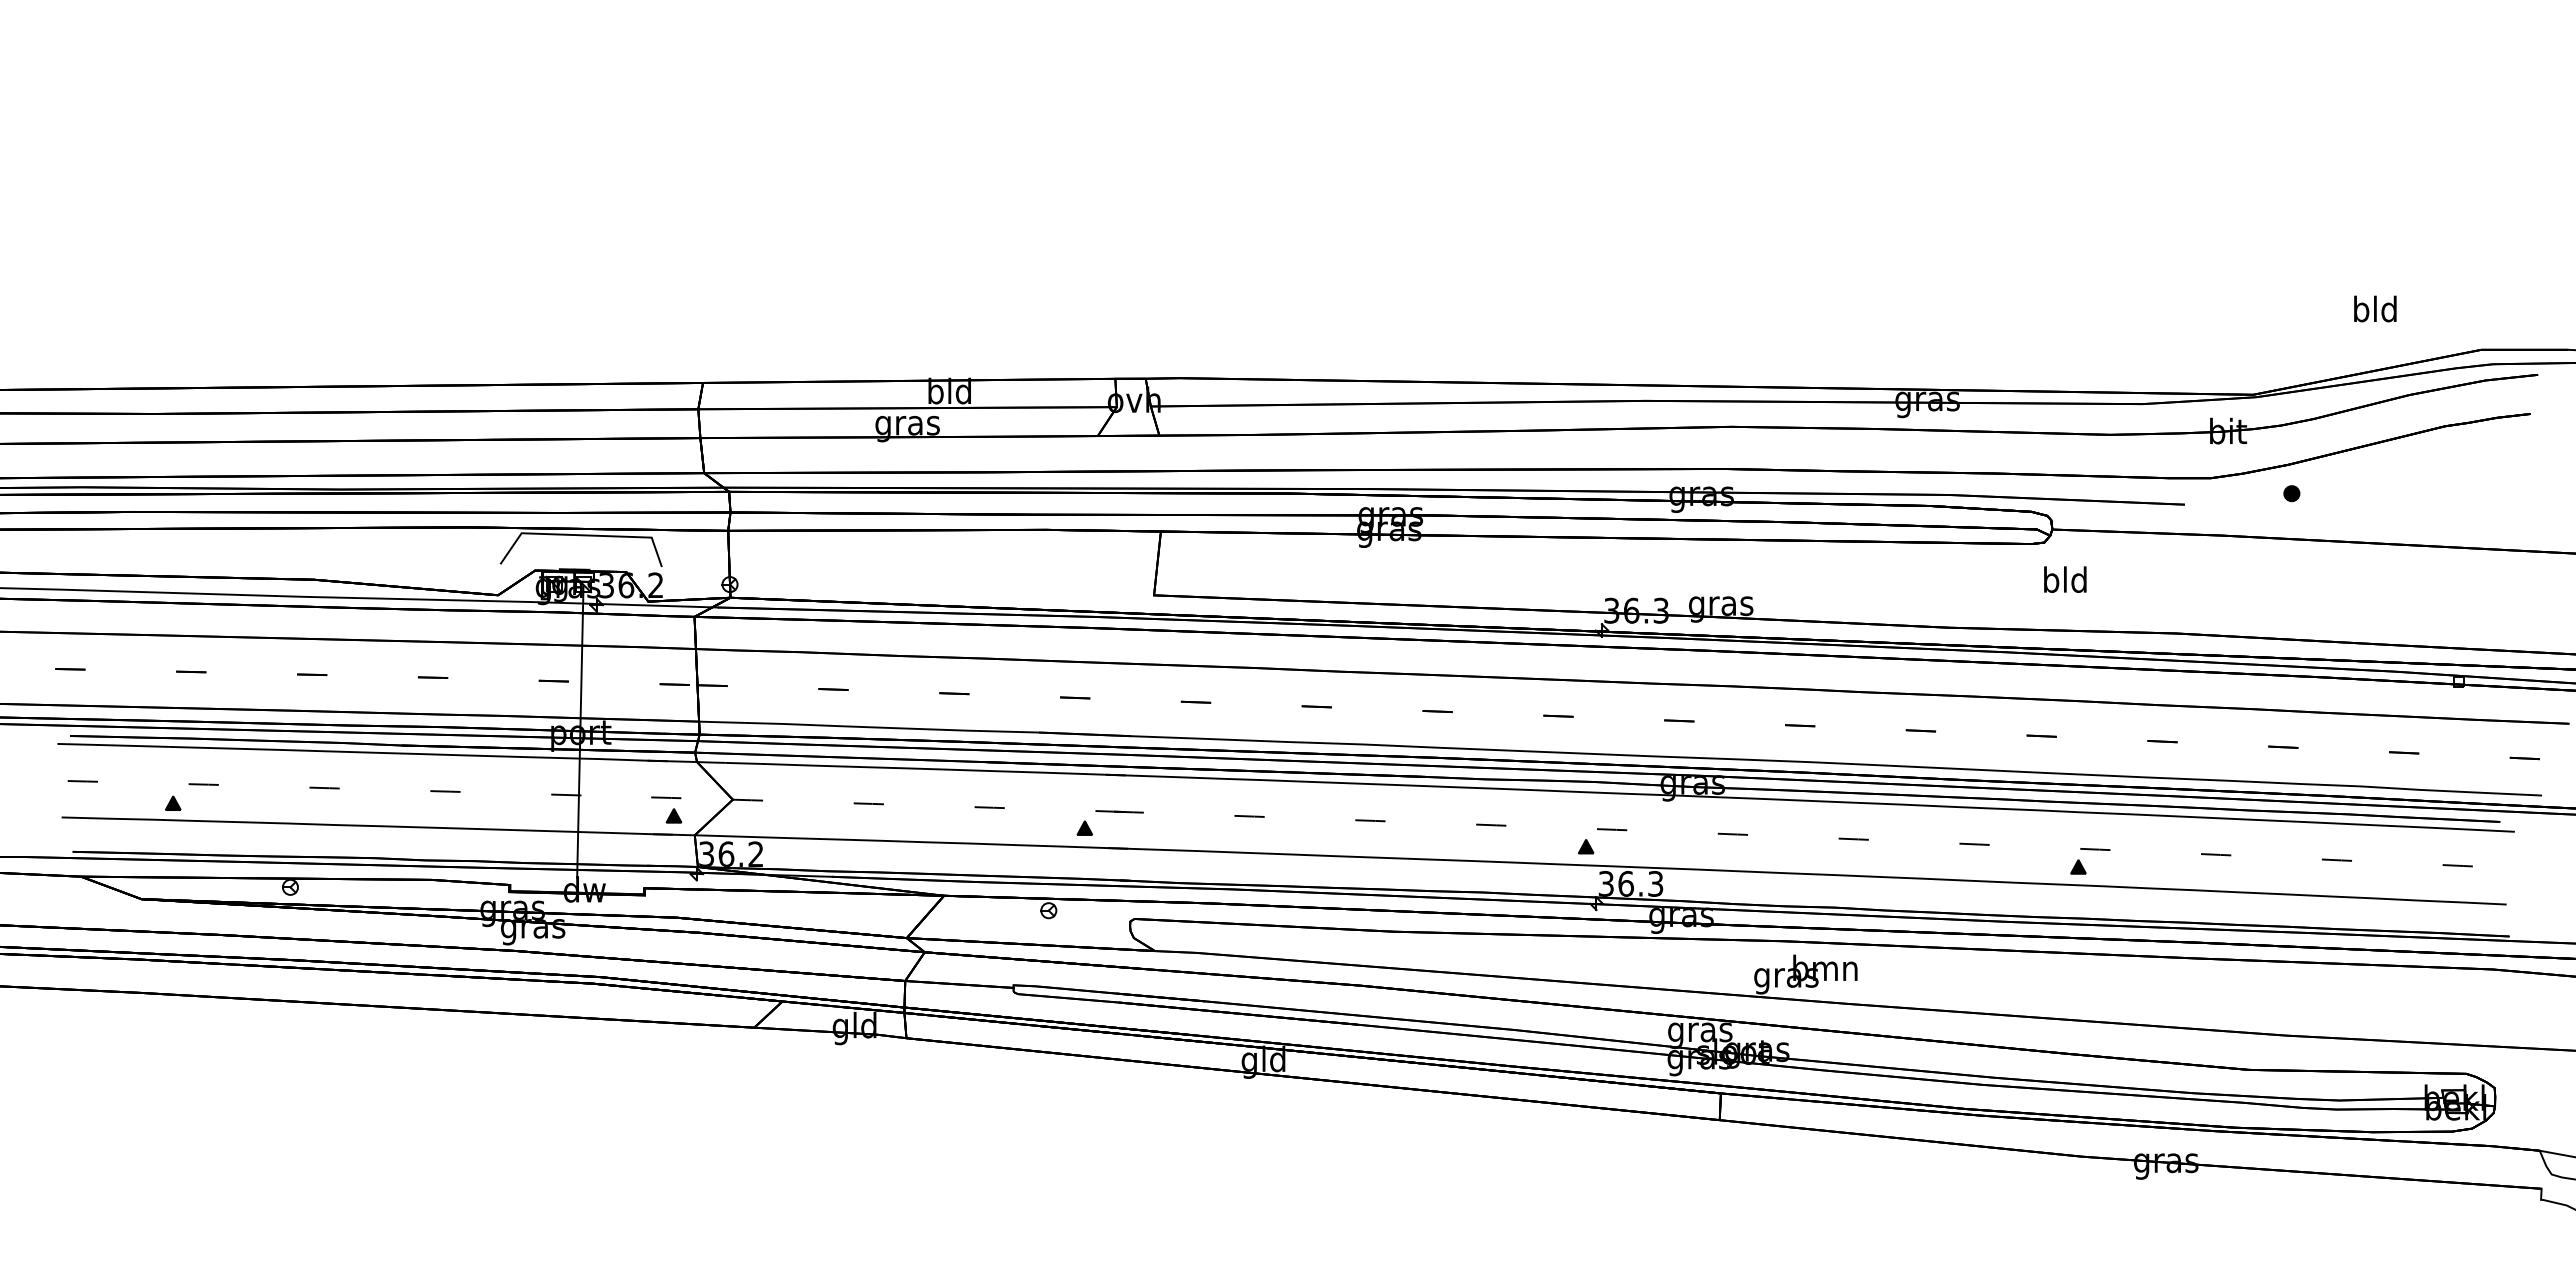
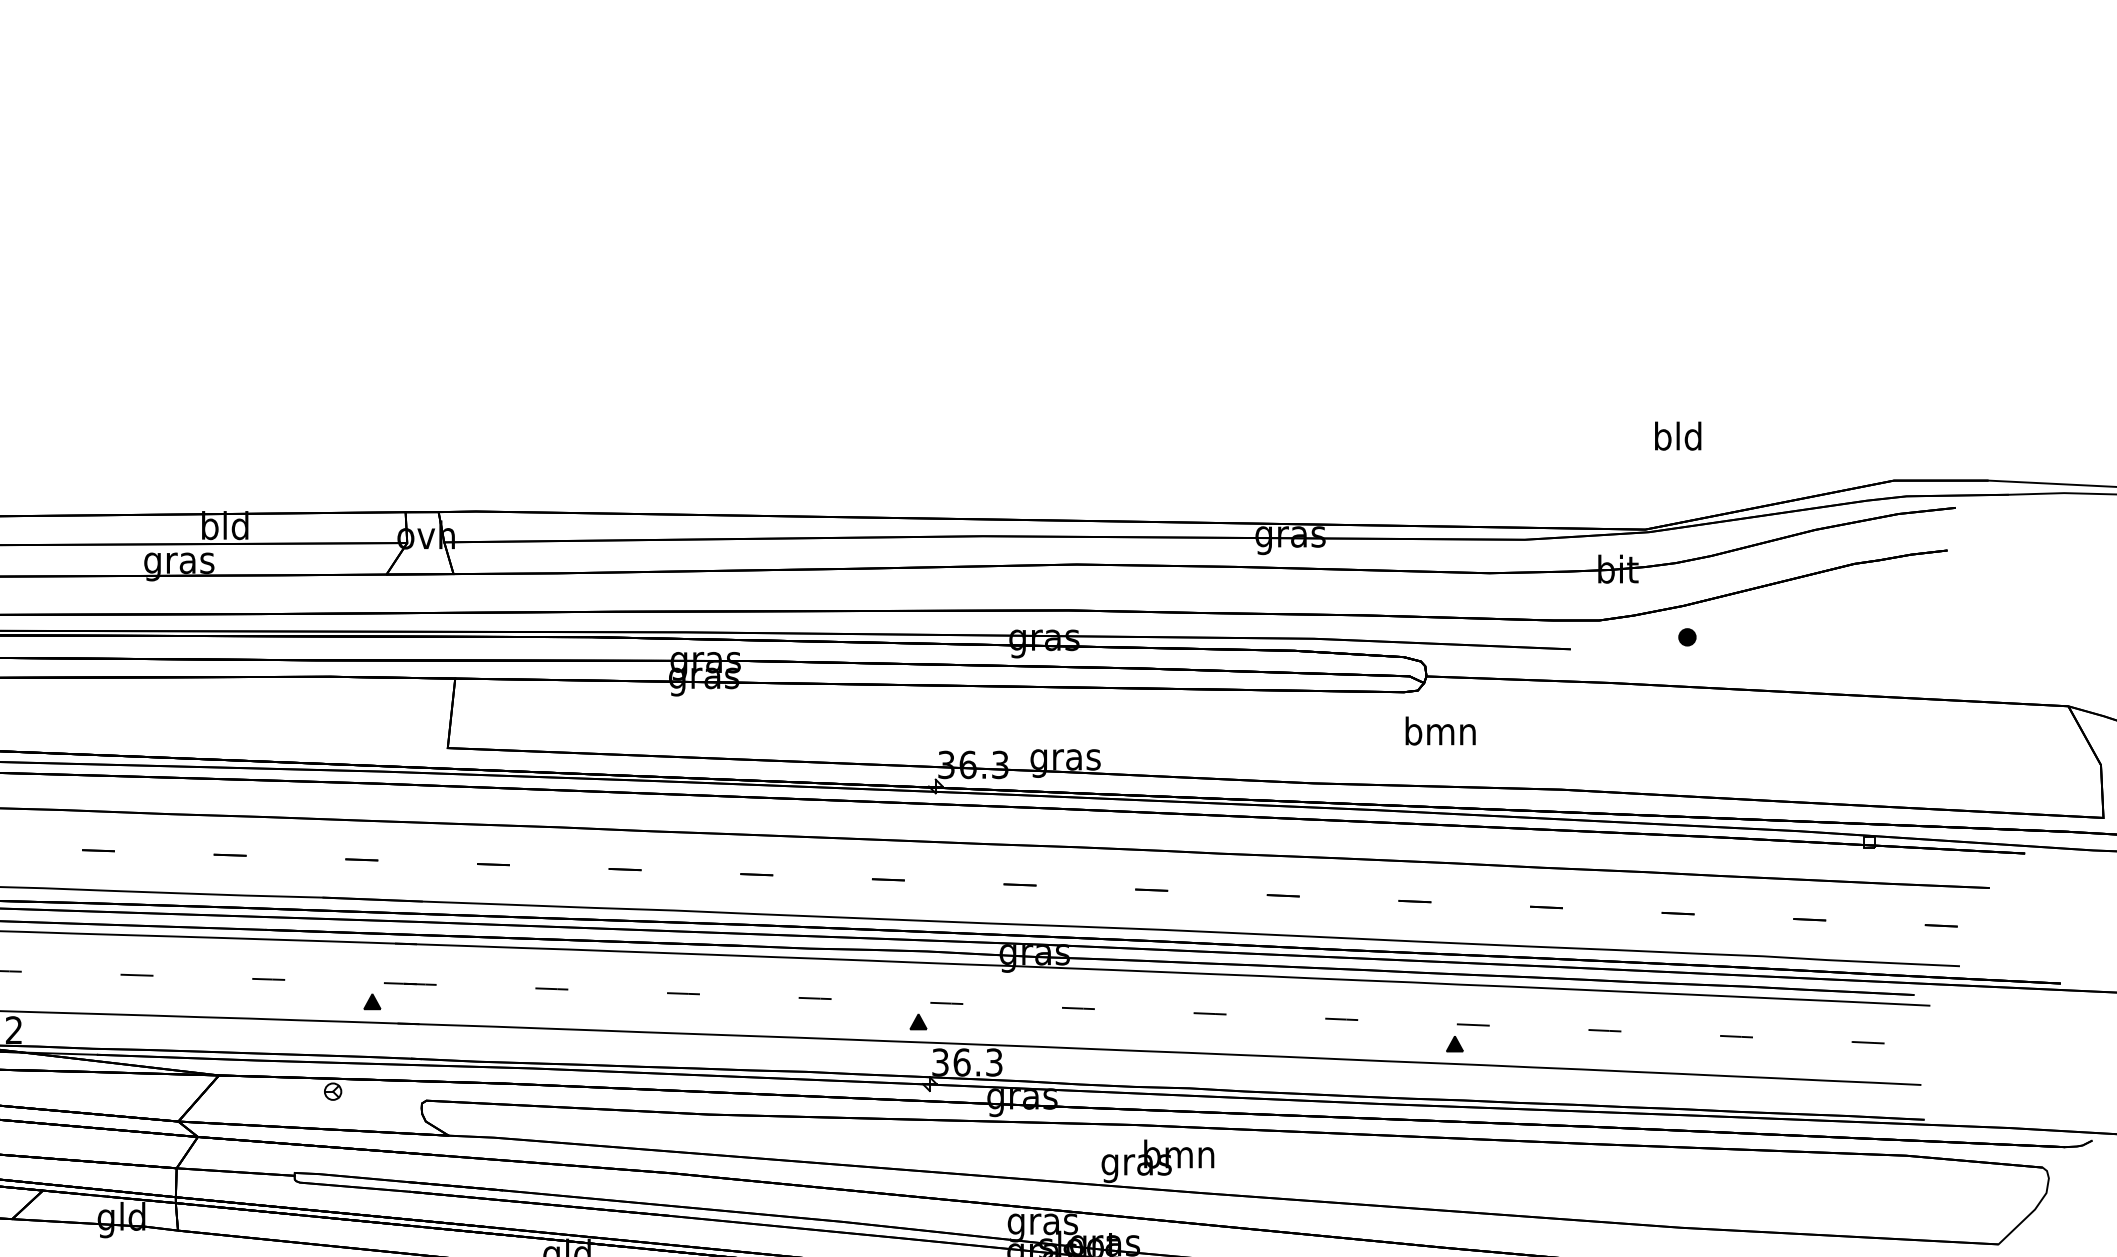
text: (2375, 308) -> (1678, 435), moved
text: (2065, 579) -> (1440, 730), bld -> bmn

